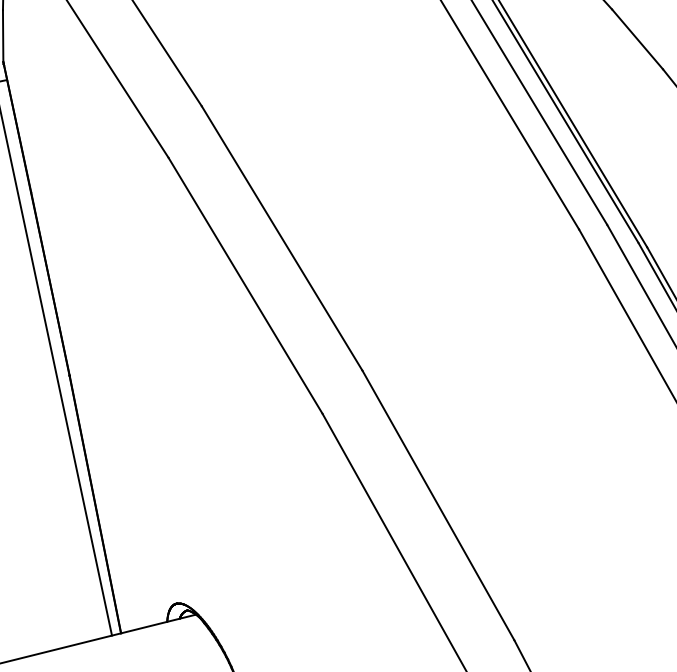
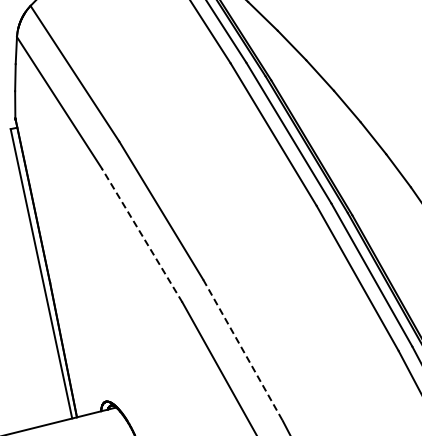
line: (244, 285) -> (141, 235), solid -> dashed
line: (439, 505) -> (243, 350), solid -> dashed

